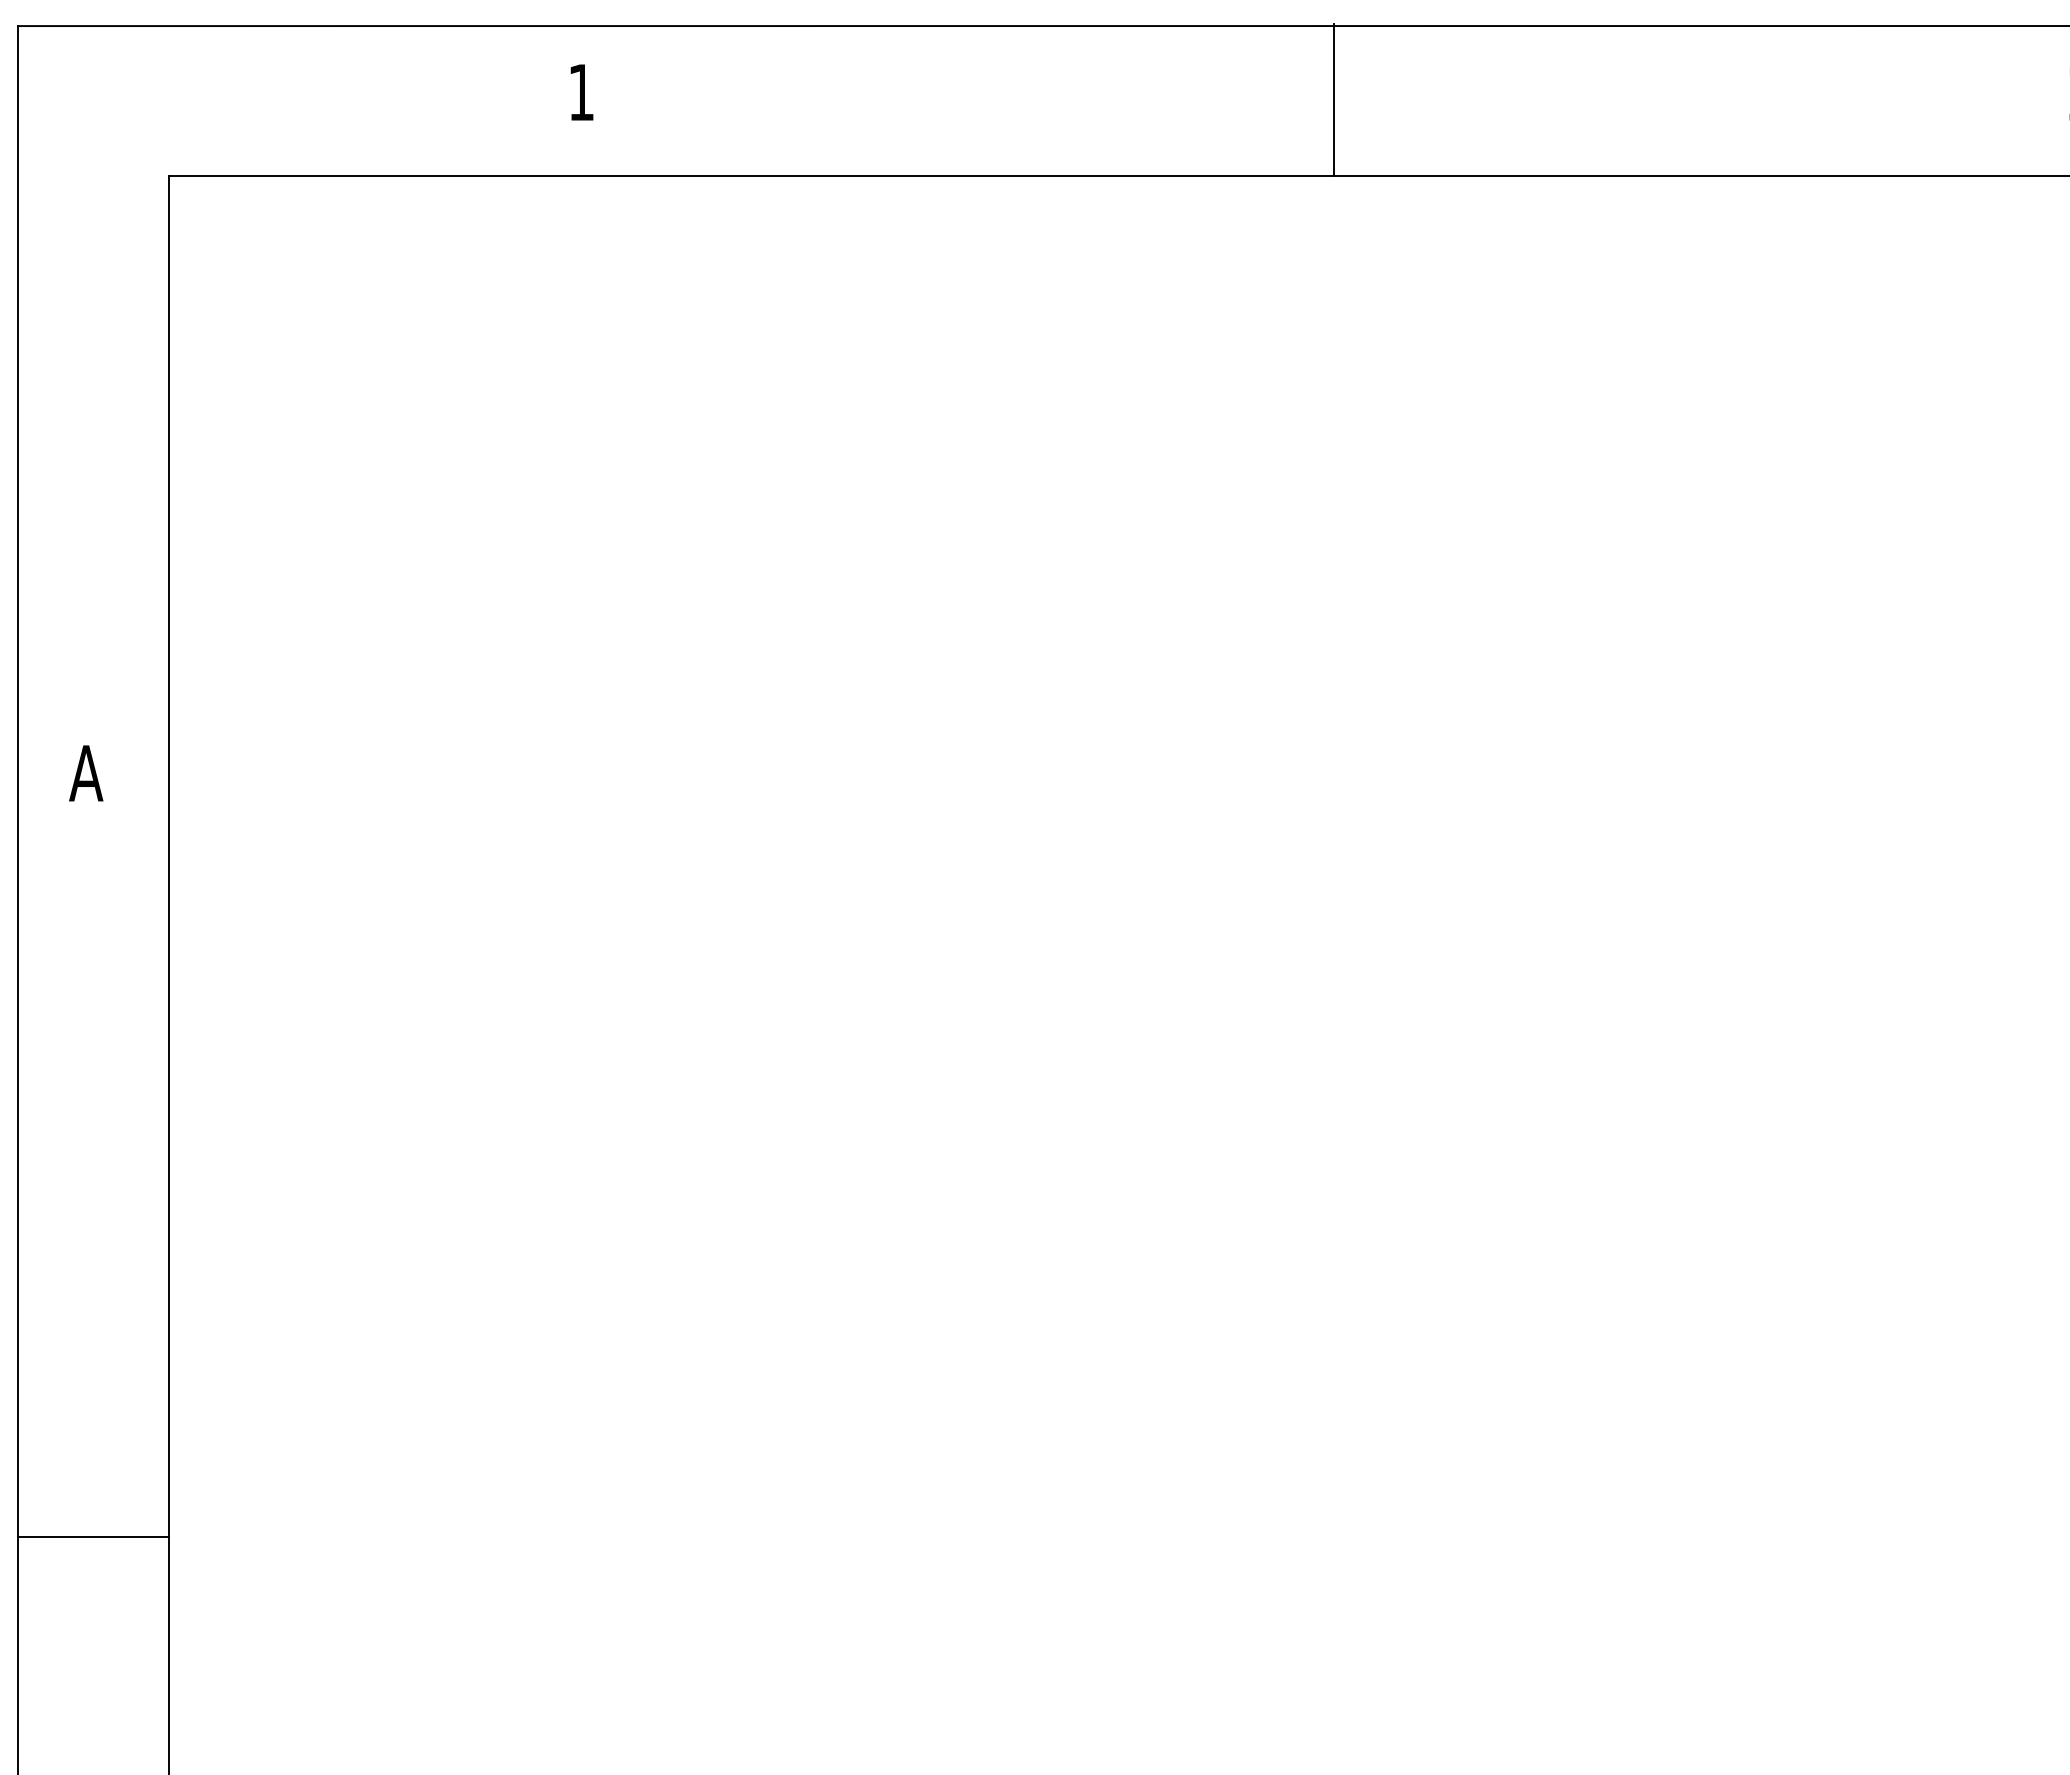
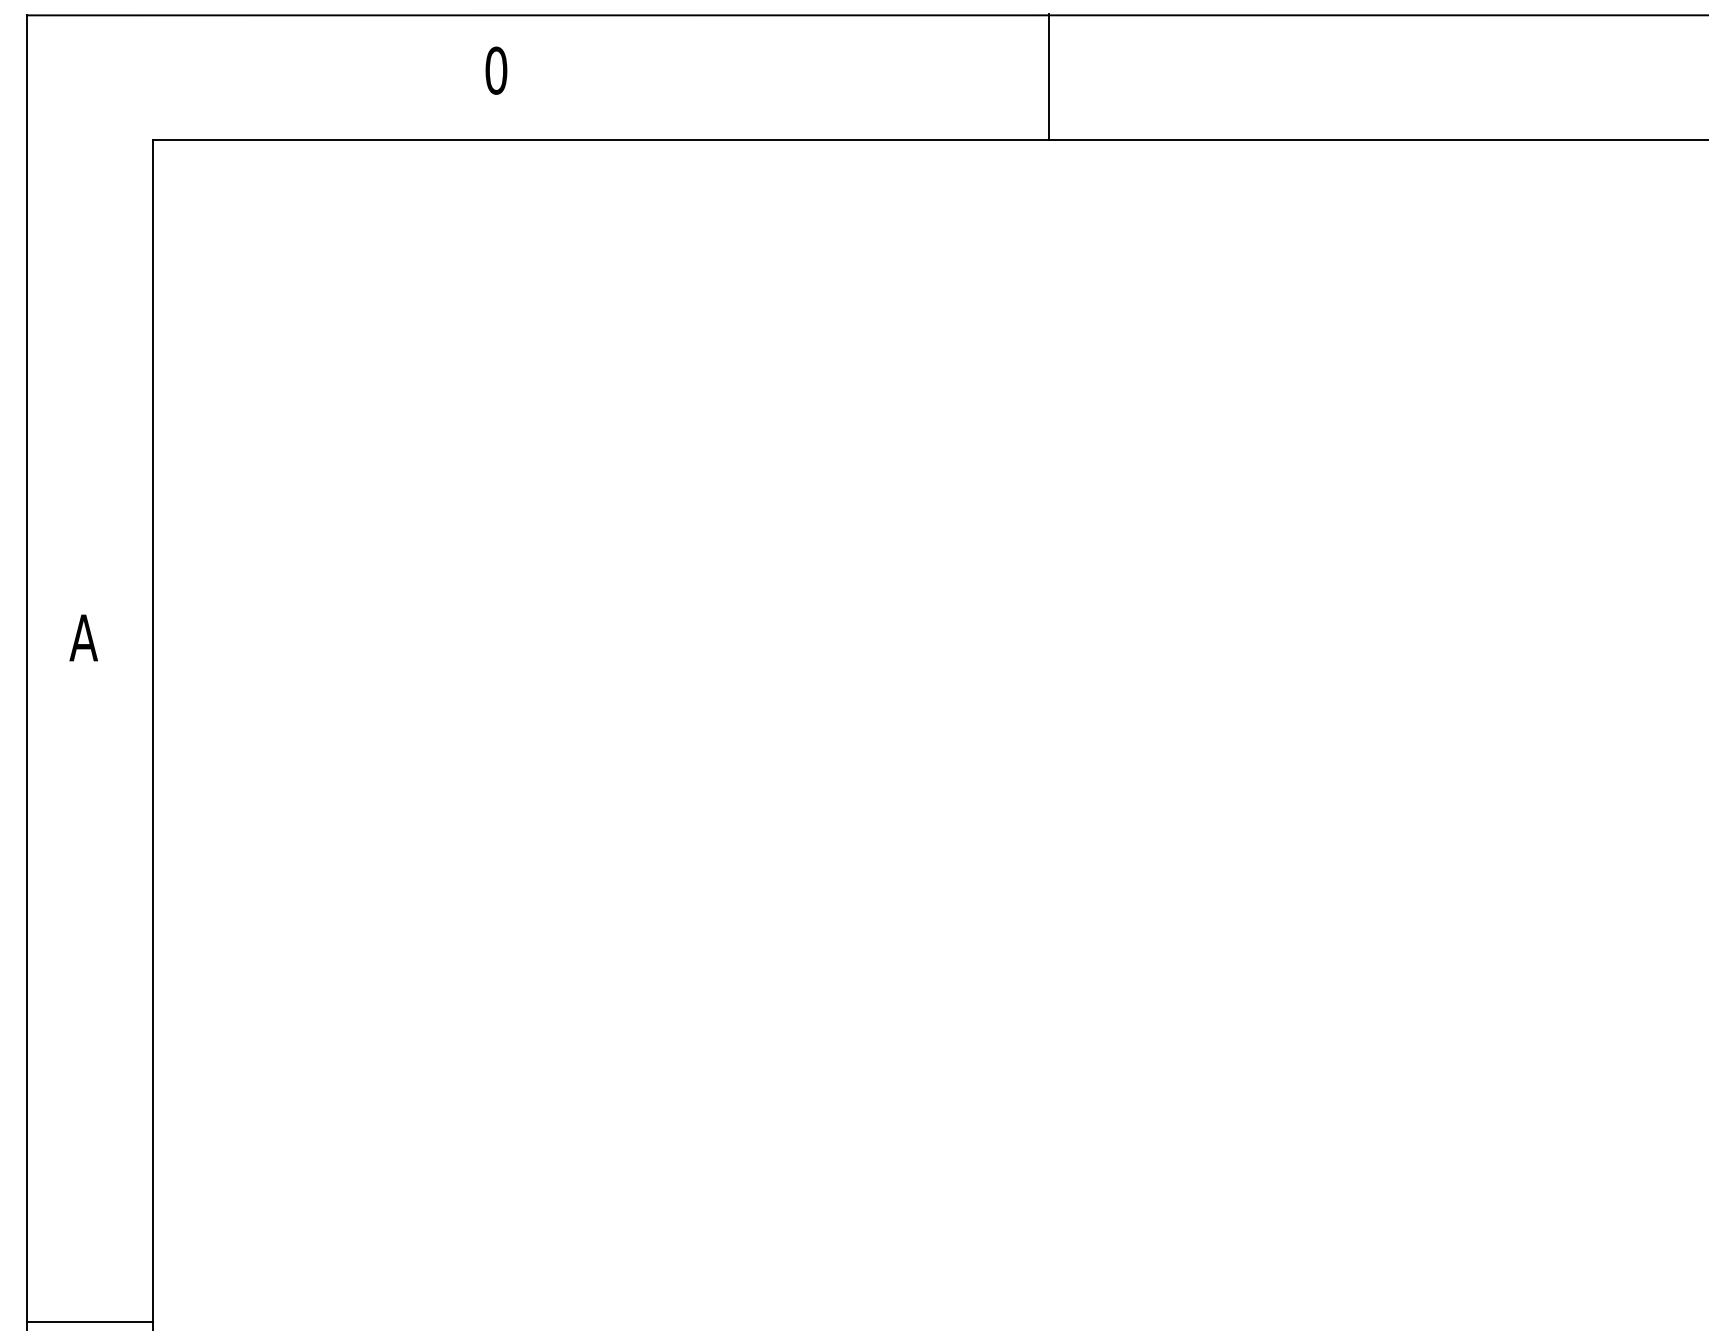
text: (581, 92) -> (496, 70), 1 -> 0
line: (1334, 99) -> (1048, 76), moved
line: (93, 1537) -> (89, 1322), moved

